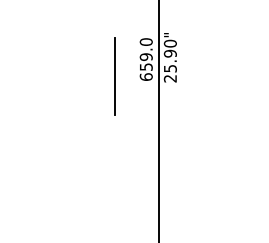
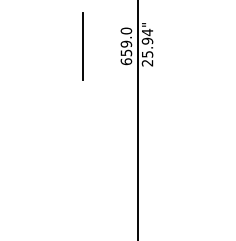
text: (170, 43) -> (147, 32), 25.90" -> 25.94"
line: (114, 76) -> (82, 46), moved

